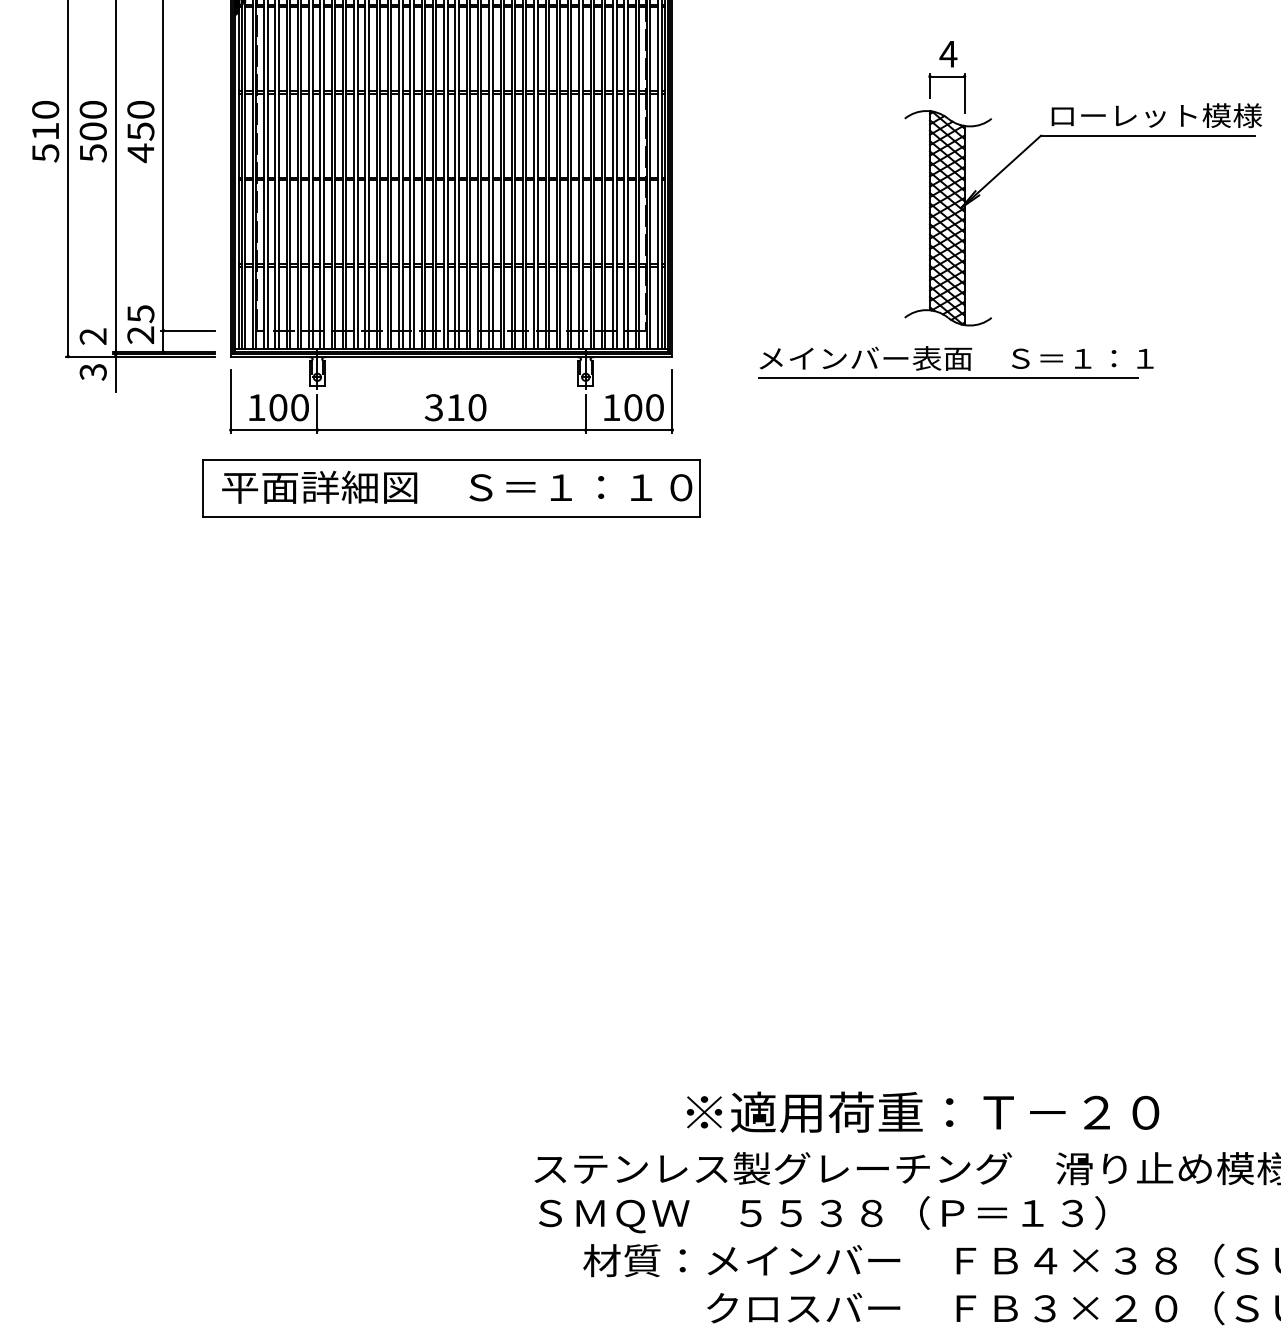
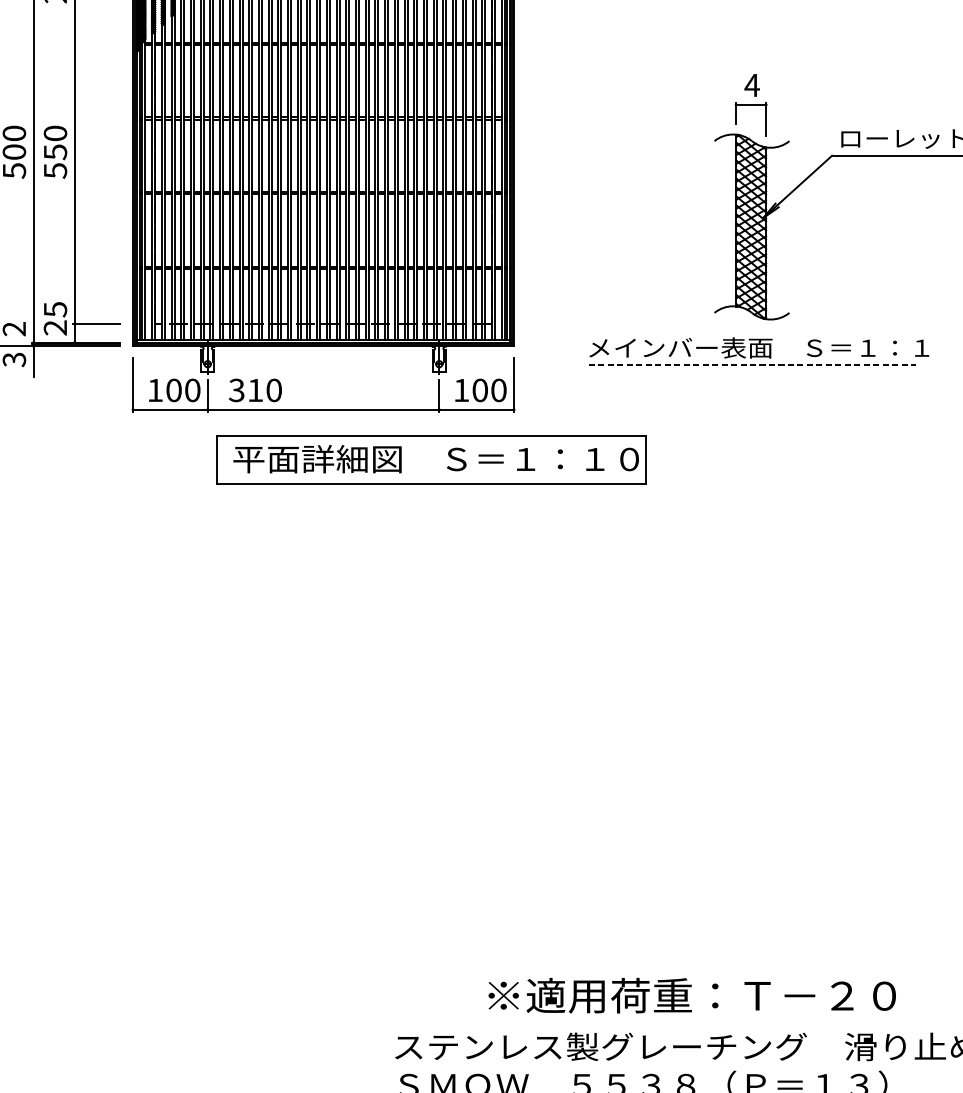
text: (140, 153) -> (55, 171), 450 -> 550
line: (948, 378) -> (752, 365), solid -> dashed
text: (455, 407) -> (255, 390), moved
part: (451, 488) -> (431, 460), moved
text: (922, 1111) -> (691, 995), moved

